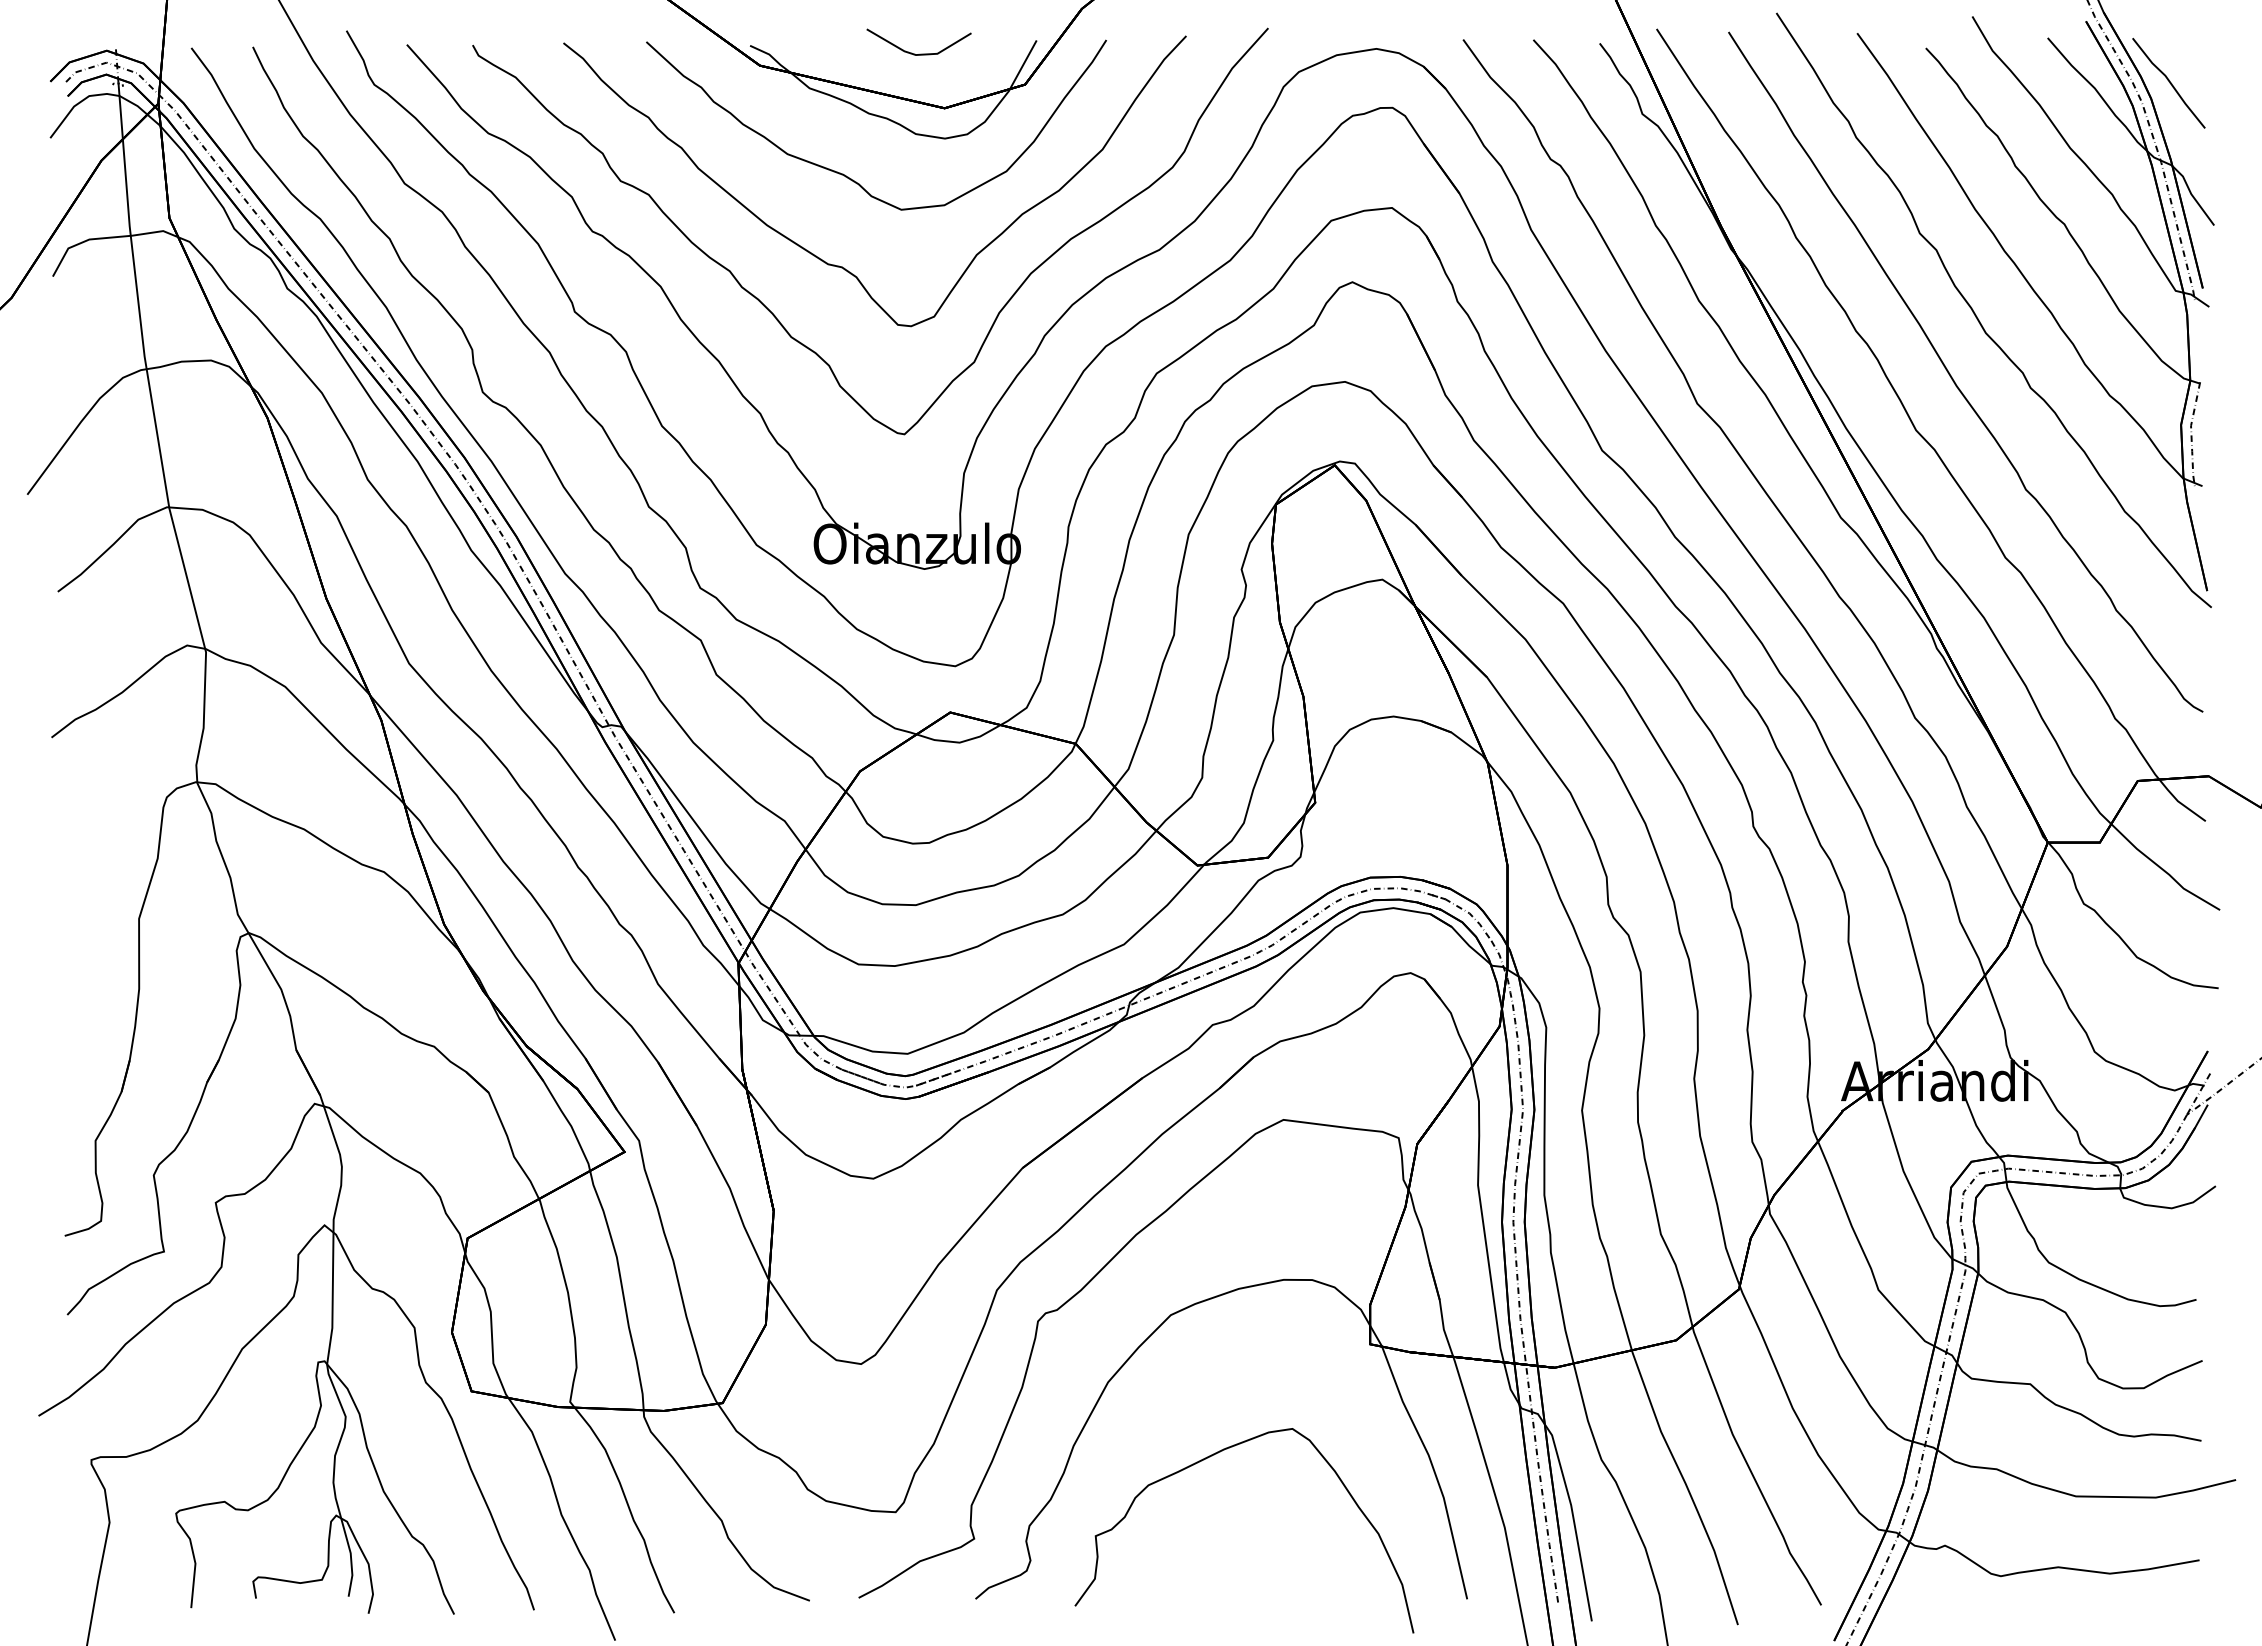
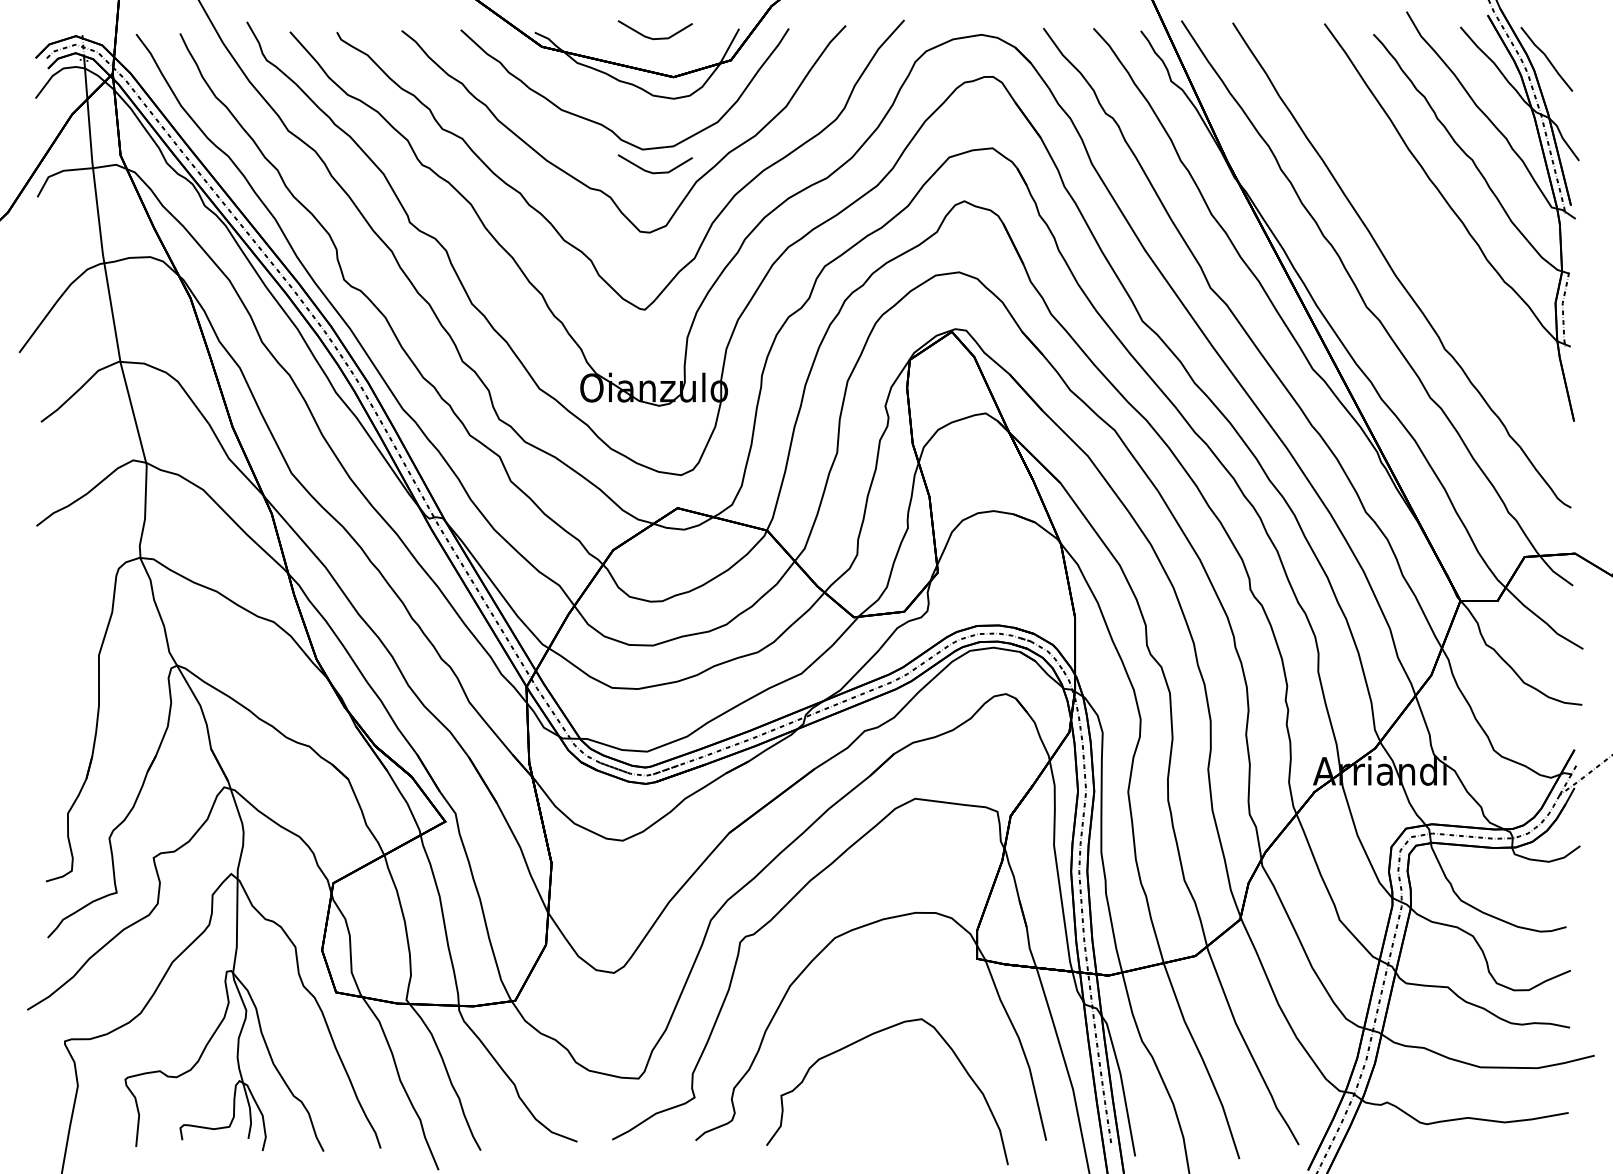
line: (919, 241) -> (655, 172), added
curve: (1977, 316) -> (1410, 225), removed

